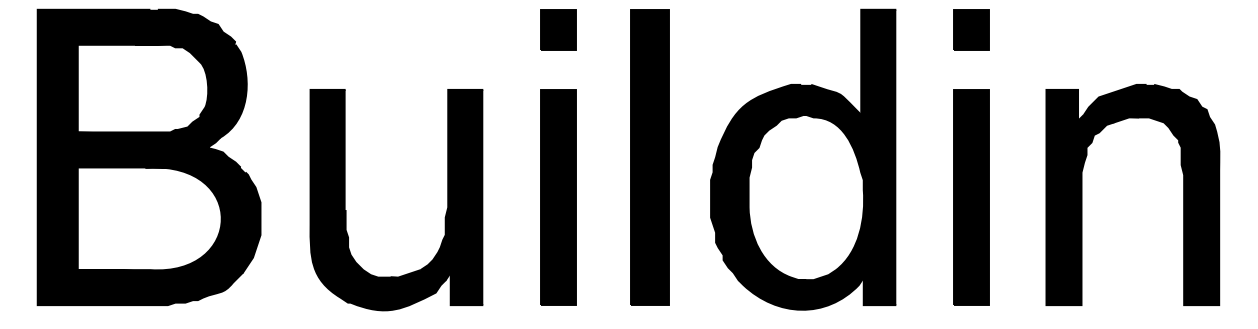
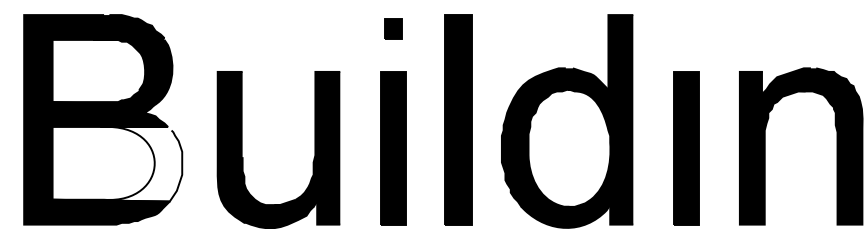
part: (558, 29) -> (393, 29), size x0.7
part: (971, 29) -> (686, 29), removed
fill: (168, 219) -> (116, 163), removed

